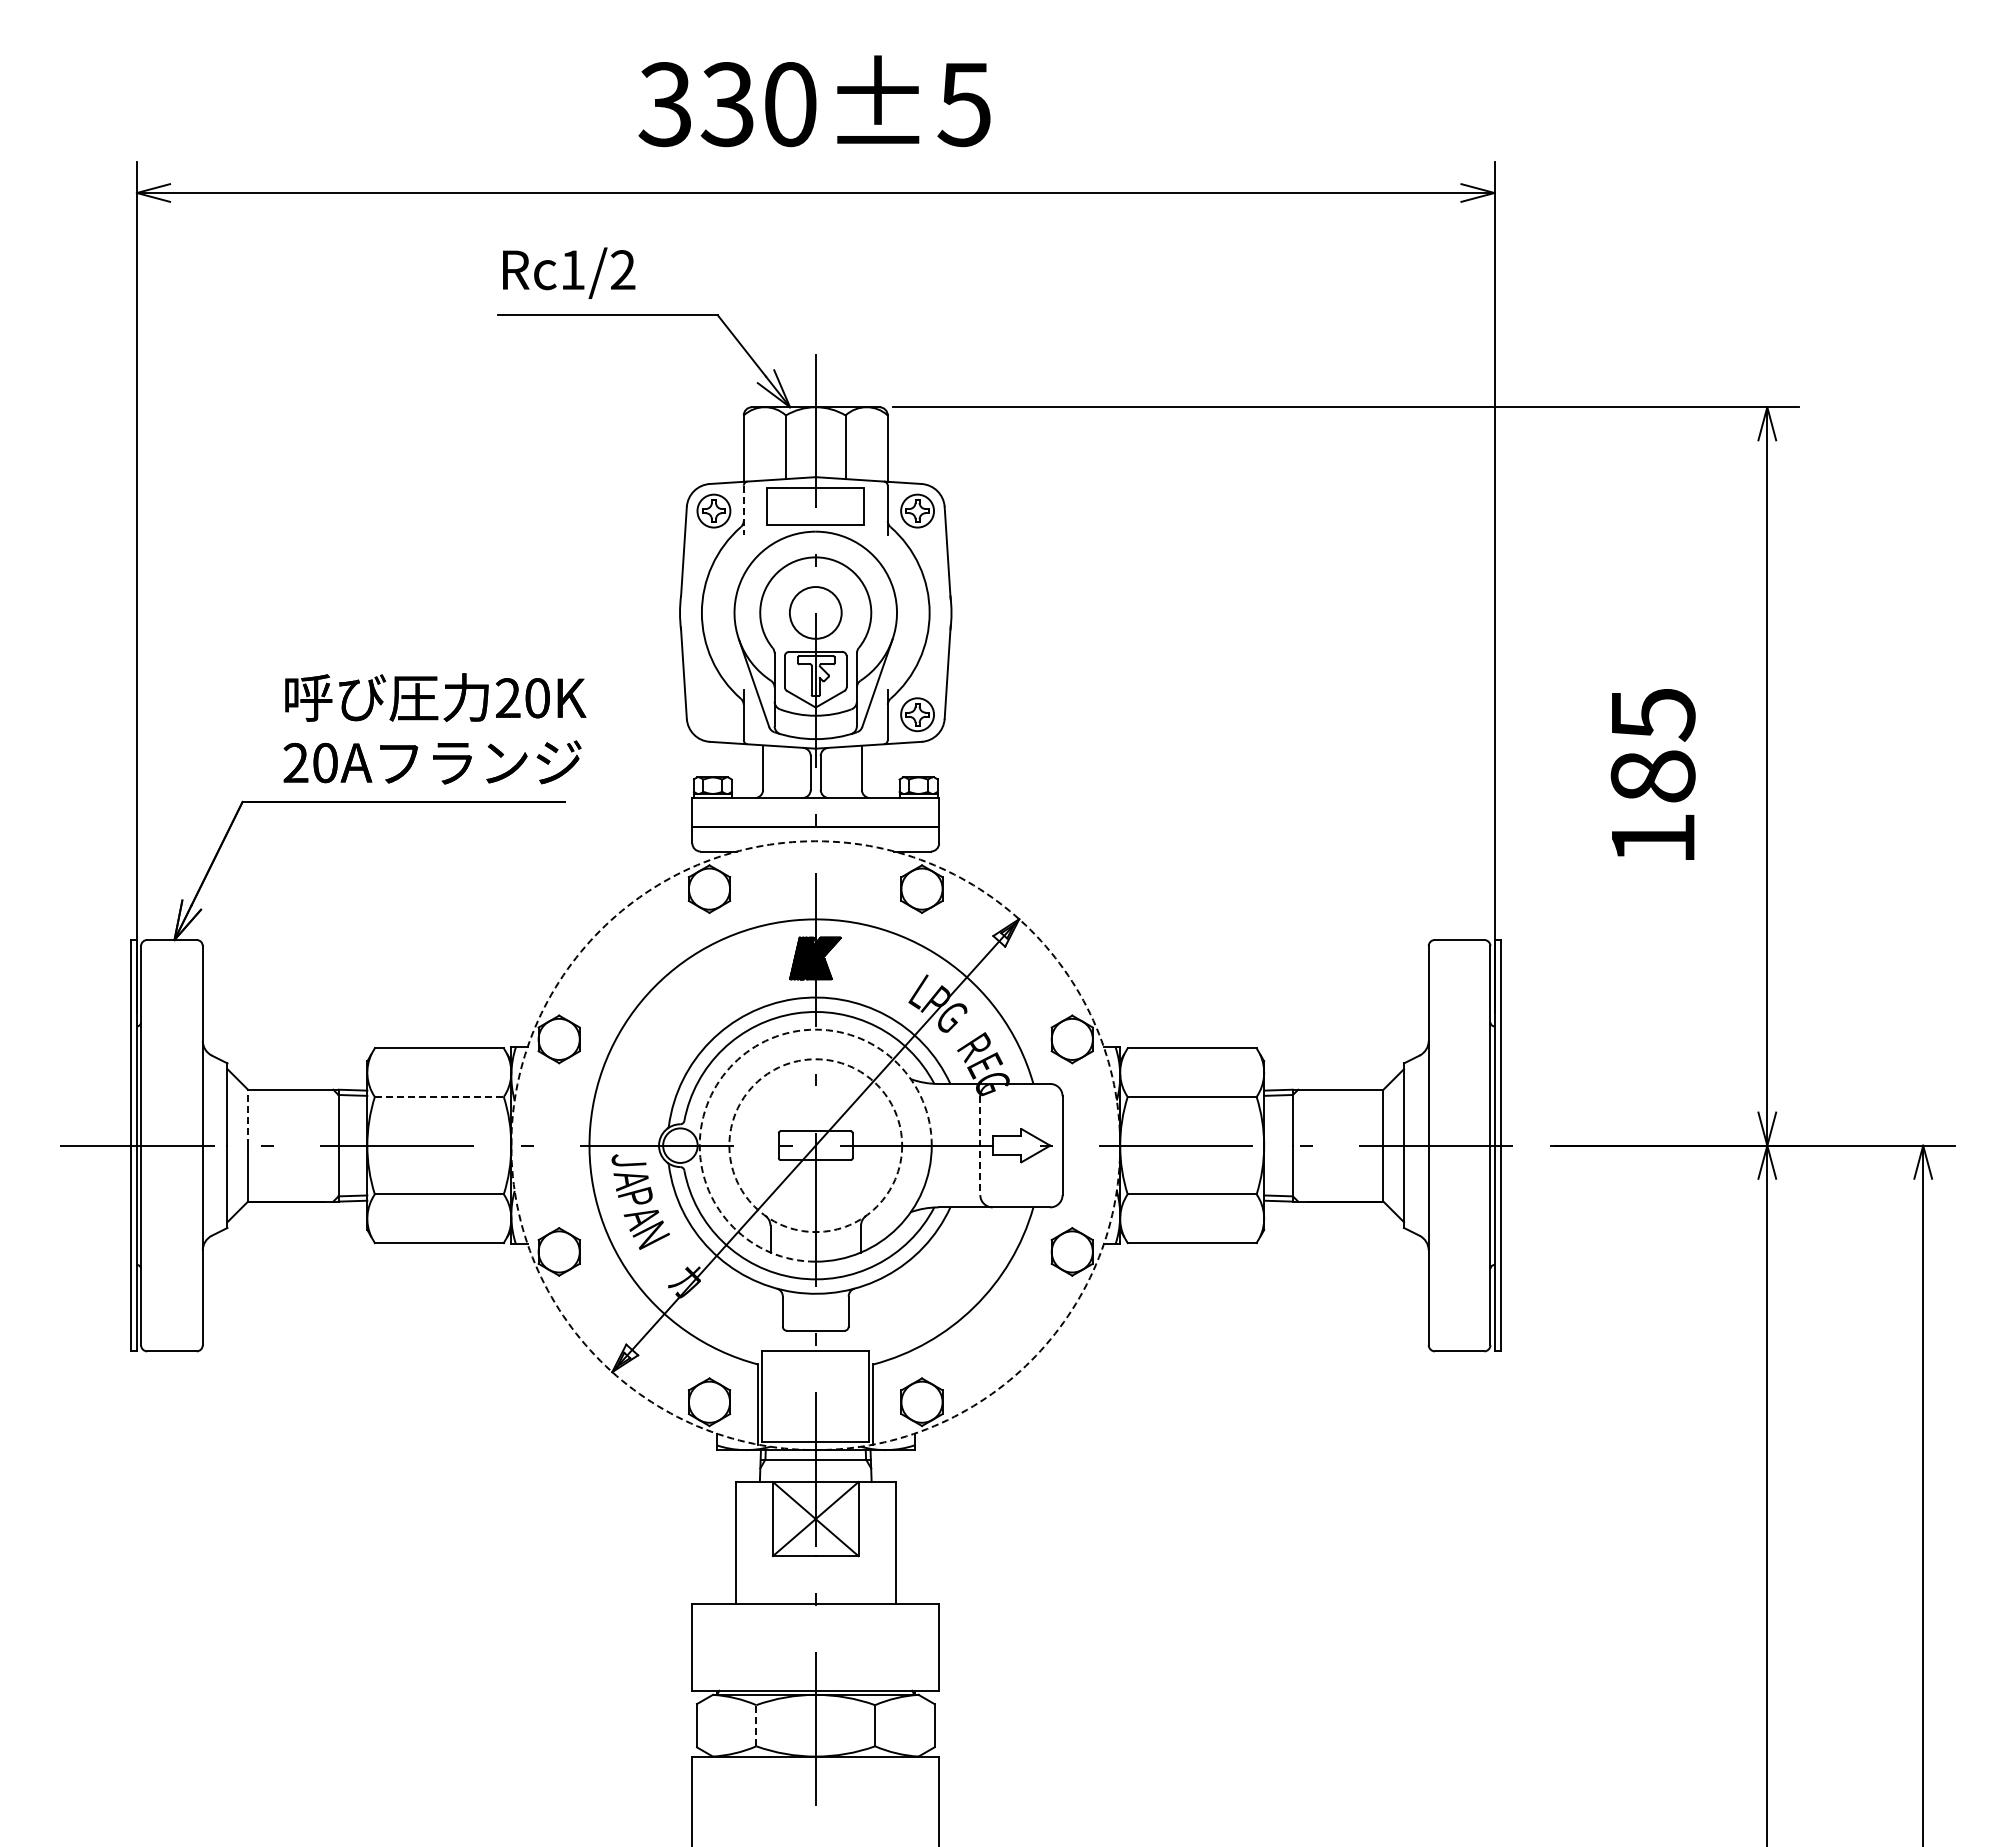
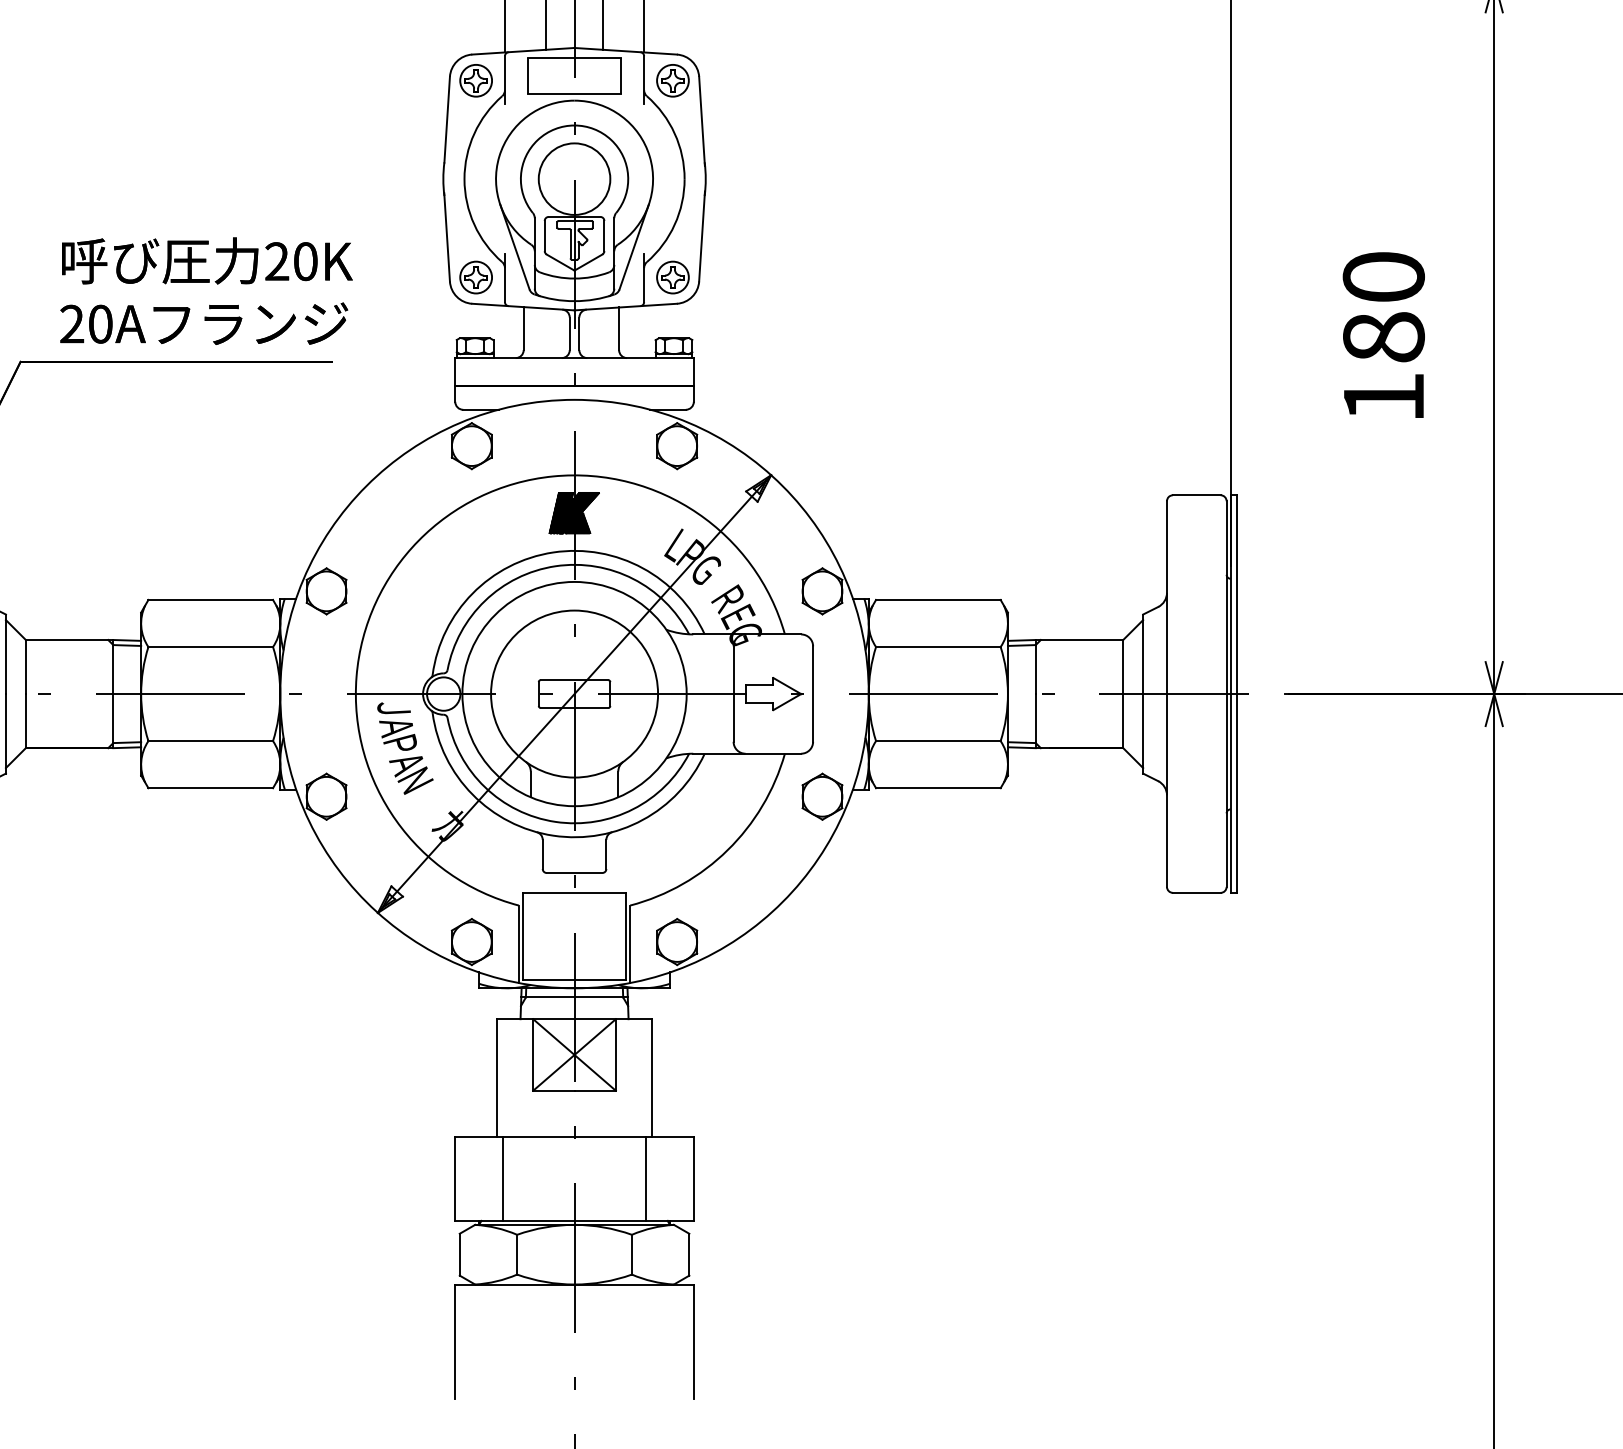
line: (743, 510) -> (504, 80), dashed -> solid
circle: (815, 612) -> (574, 178), size x1.43
part: (713, 714) -> (475, 277), added
text: (1652, 714) -> (1383, 277), 185 -> 180
arc: (733, 1063) -> (495, 614), dashed -> solid
line: (439, 1096) -> (210, 646), dashed -> solid
line: (248, 1117) -> (26, 666), dashed -> solid
circle: (815, 1145) -> (574, 693), dashed -> solid
circle: (815, 1145) -> (574, 693), dashed -> solid
line: (980, 1146) -> (733, 694), dashed -> solid
line: (741, 1647) -> (502, 1179), added
line: (889, 1647) -> (645, 1179), added
line: (756, 1725) -> (517, 1254), dashed -> solid

